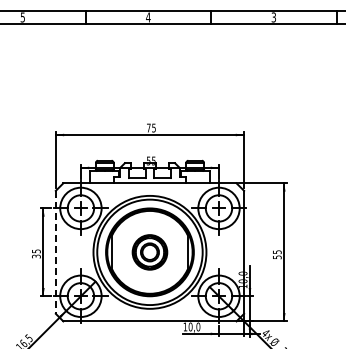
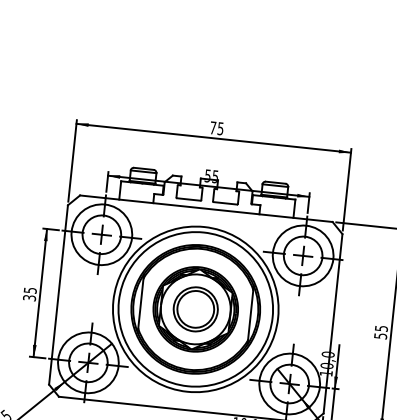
line: (55, 252) -> (58, 295), dashed -> solid
part: (149, 252) -> (195, 309), size x1.67

